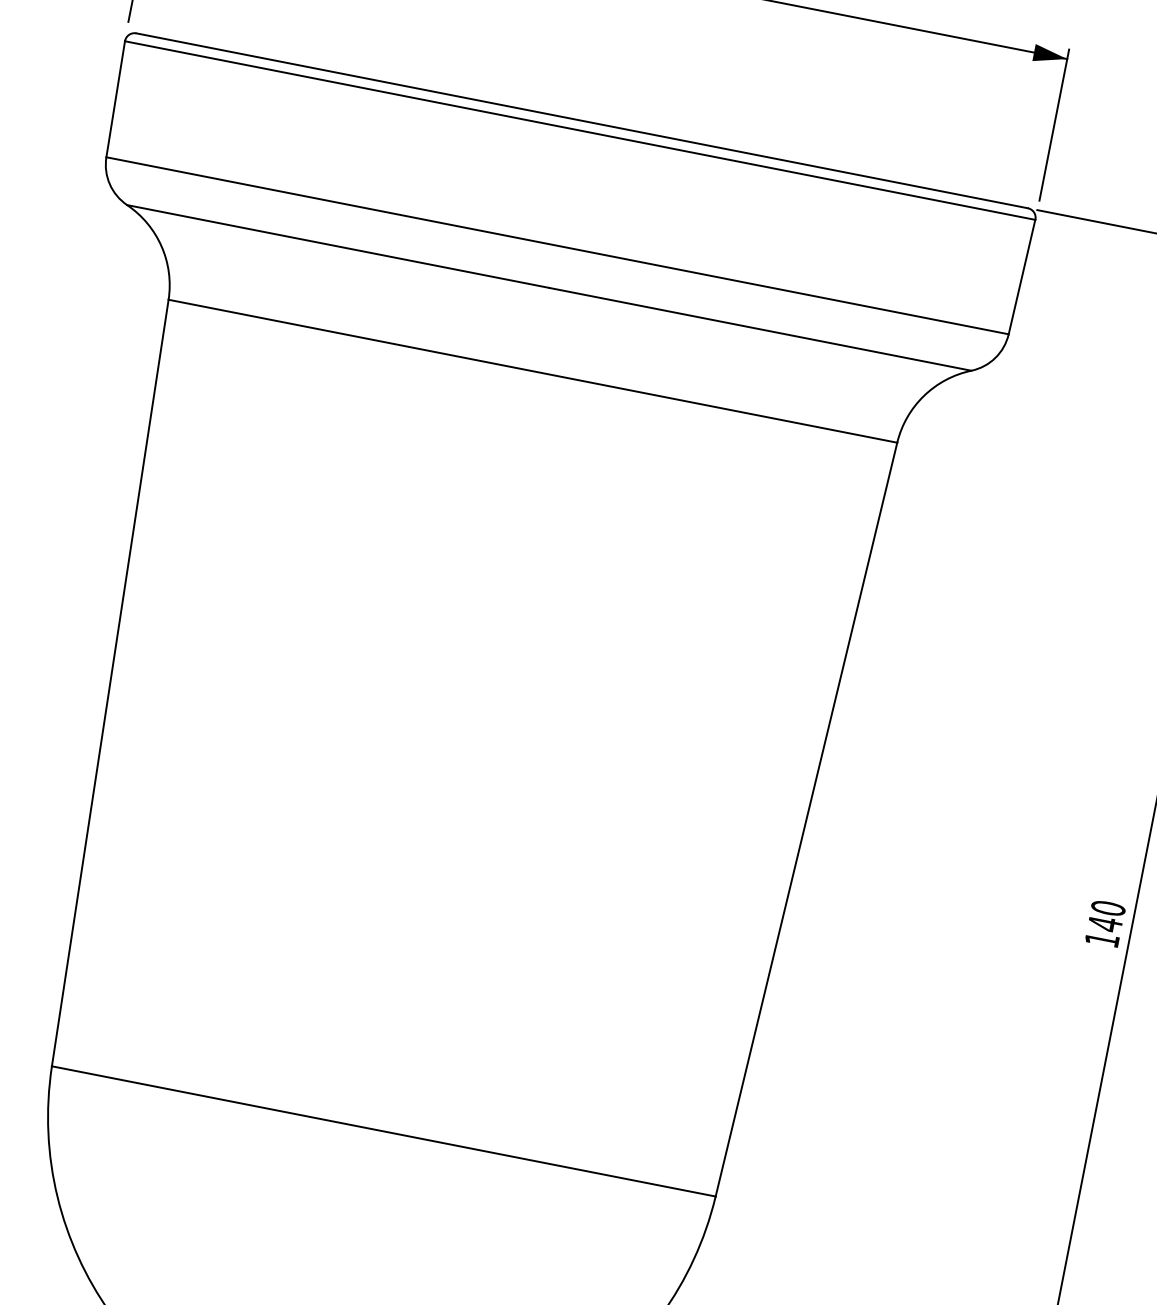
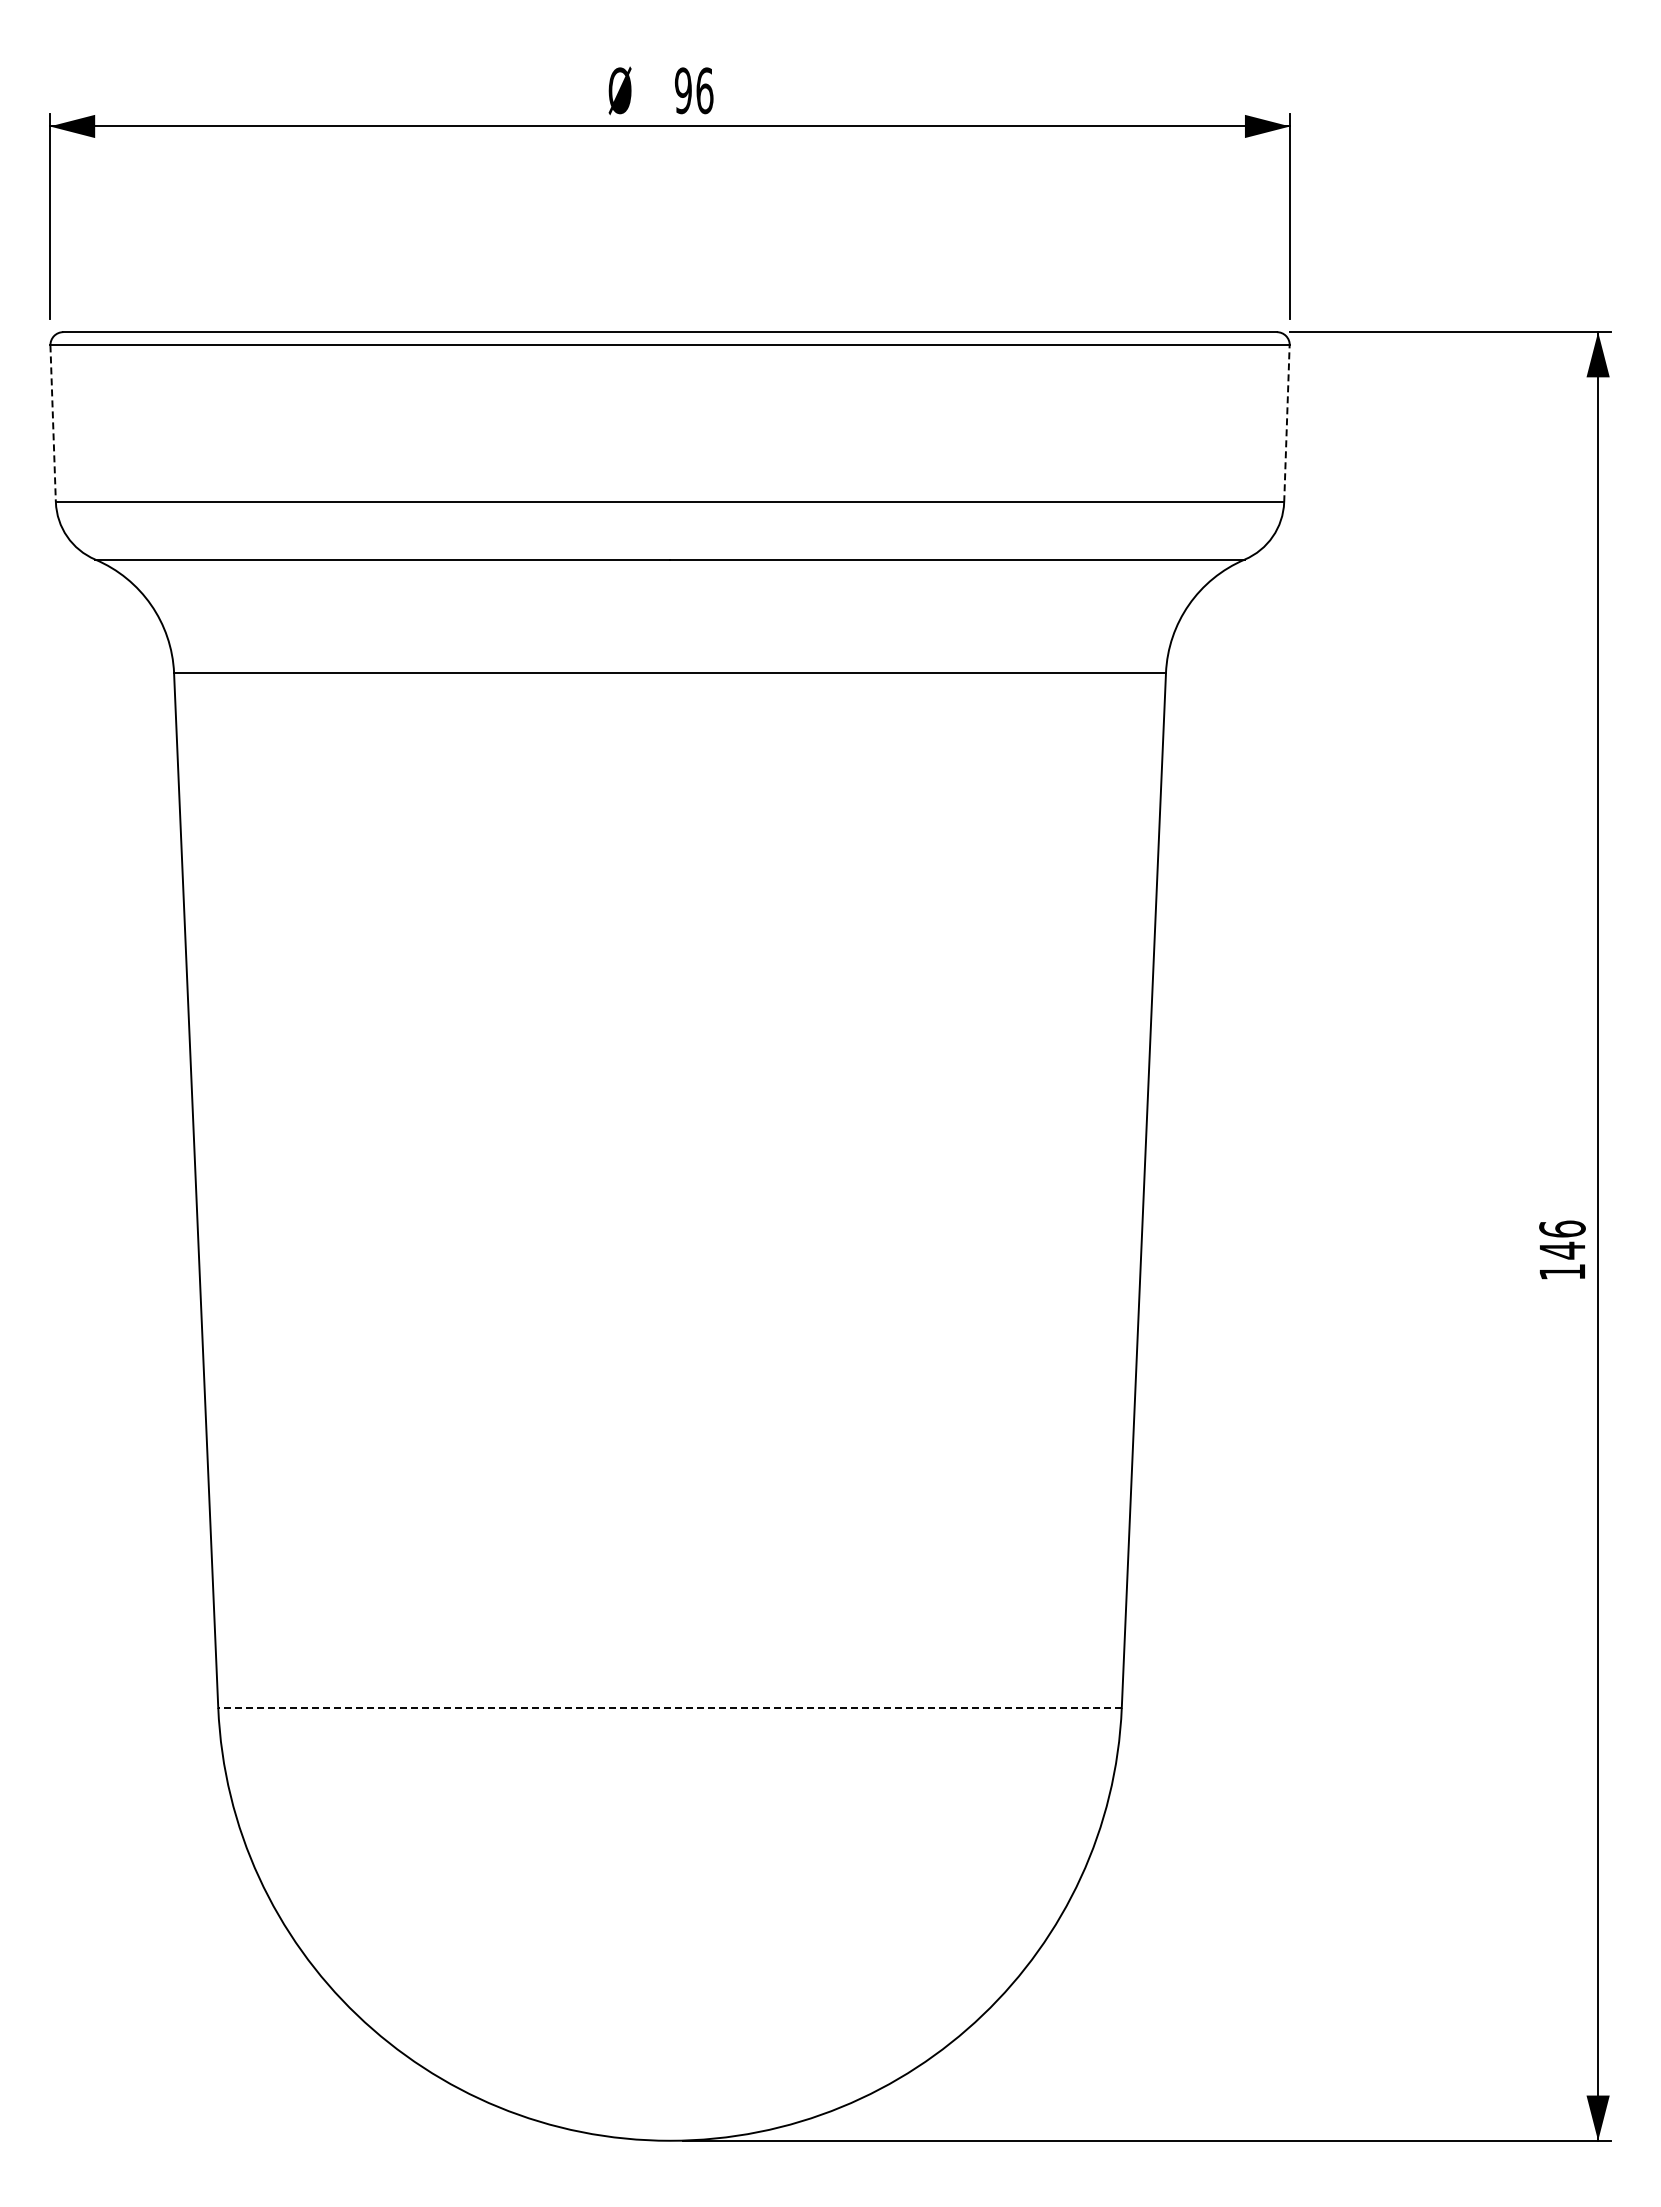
line: (115, 99) -> (53, 424), solid -> dashed
line: (1021, 276) -> (1286, 423), solid -> dashed
text: (1108, 907) -> (1562, 1228), 140 -> 146
line: (384, 1131) -> (670, 1707), solid -> dashed

